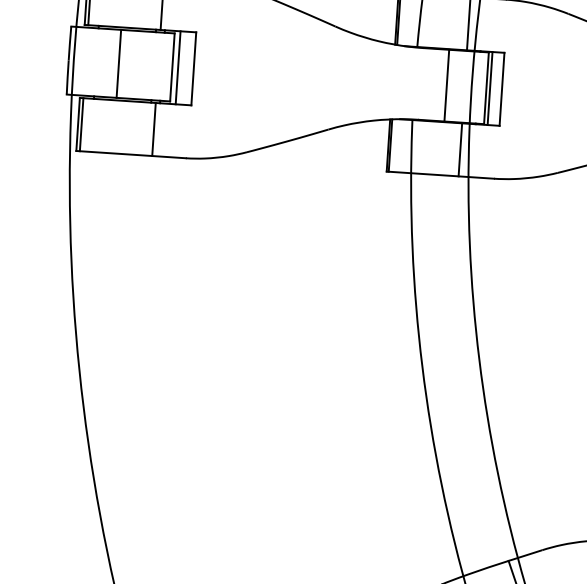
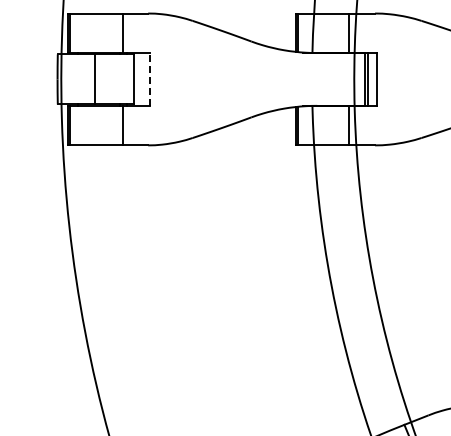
line: (178, 67) -> (138, 79), removed
line: (193, 68) -> (149, 79), solid -> dashed
line: (446, 85) -> (335, 79), removed

